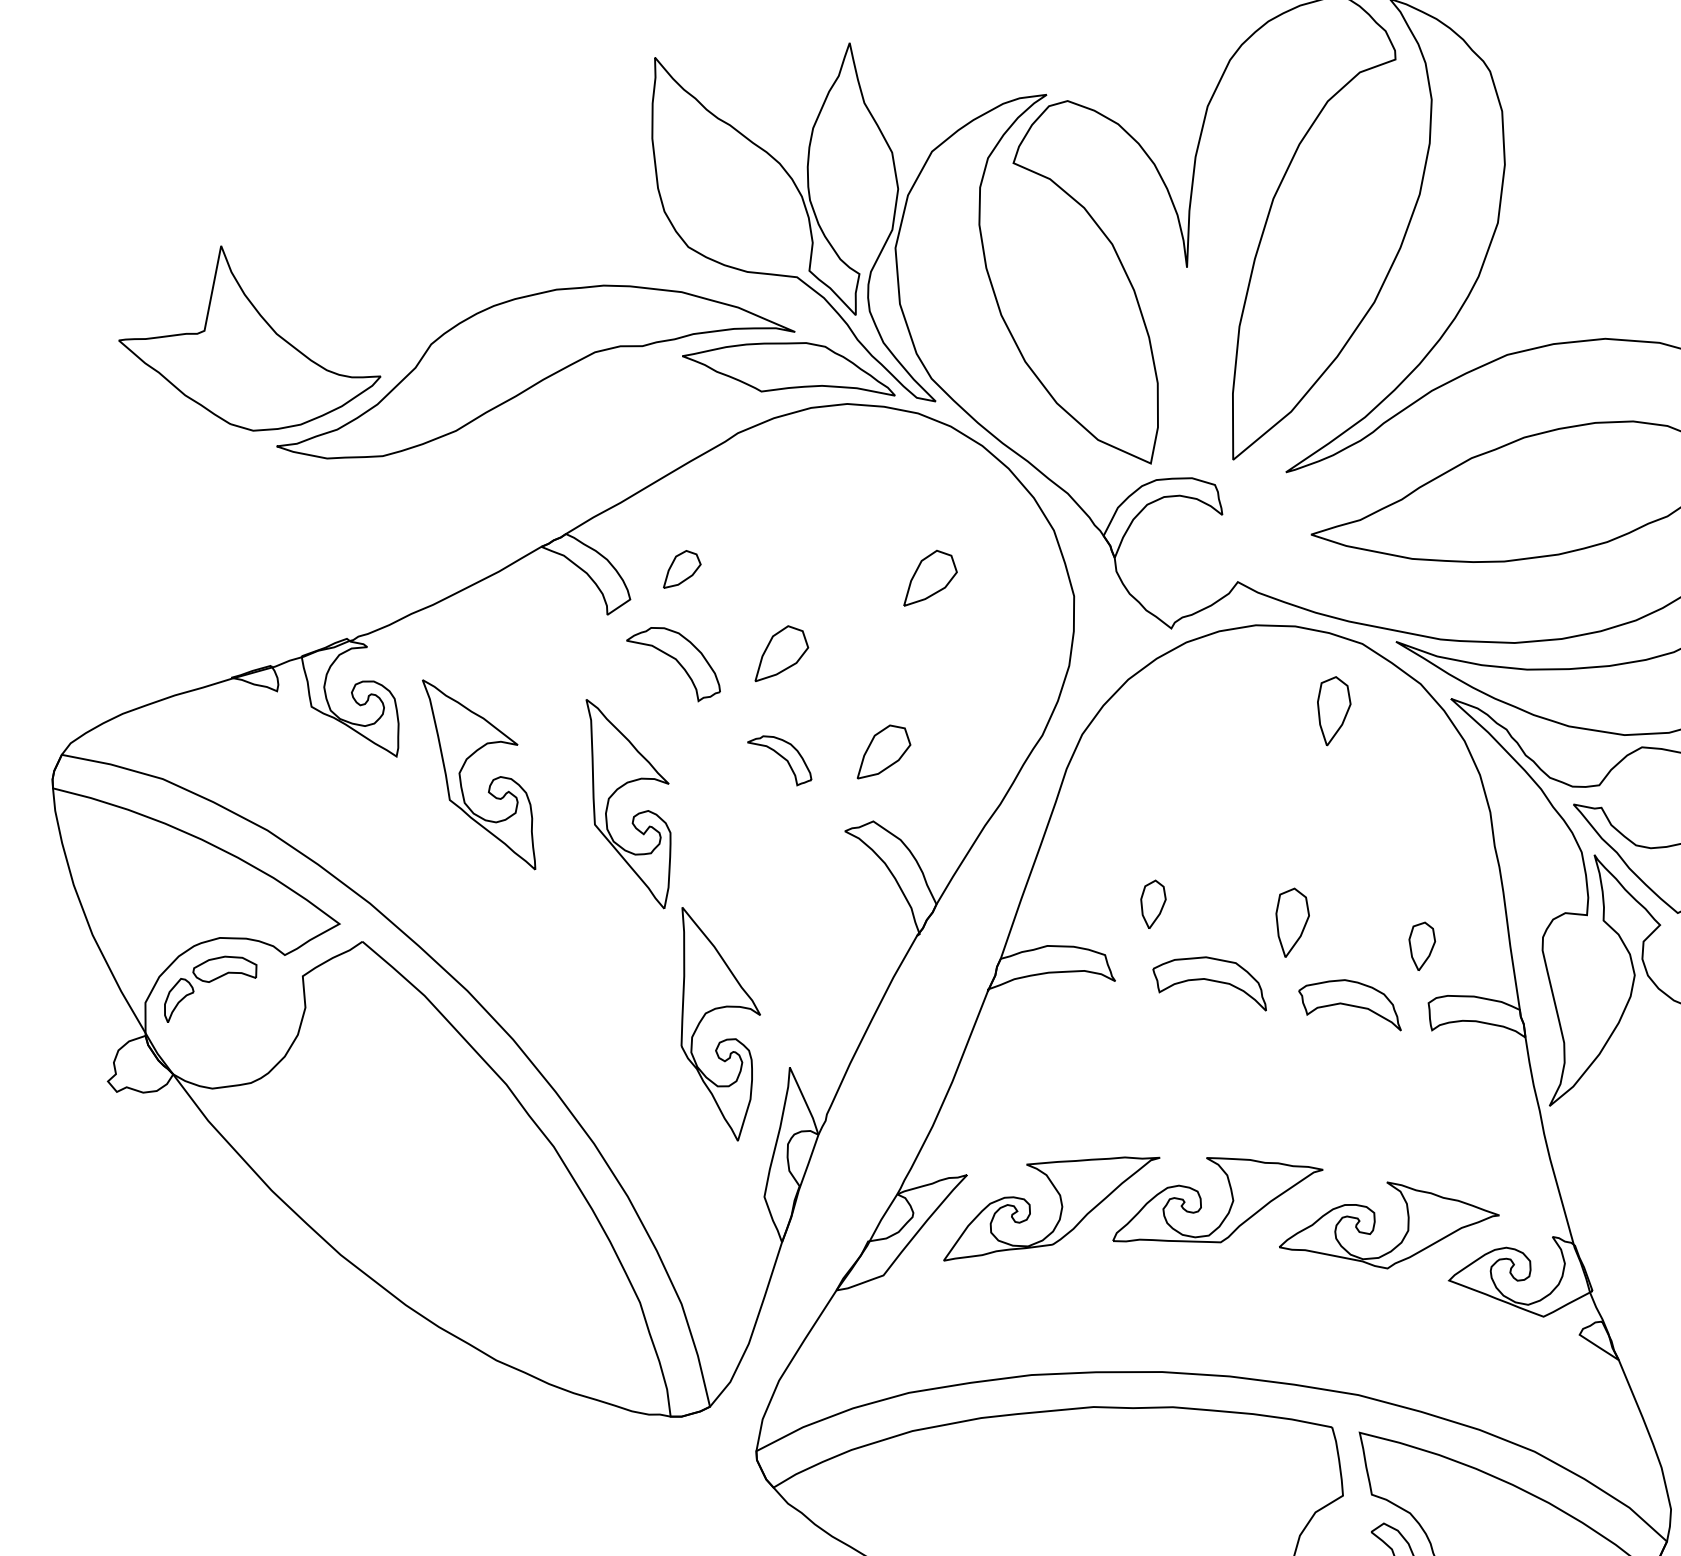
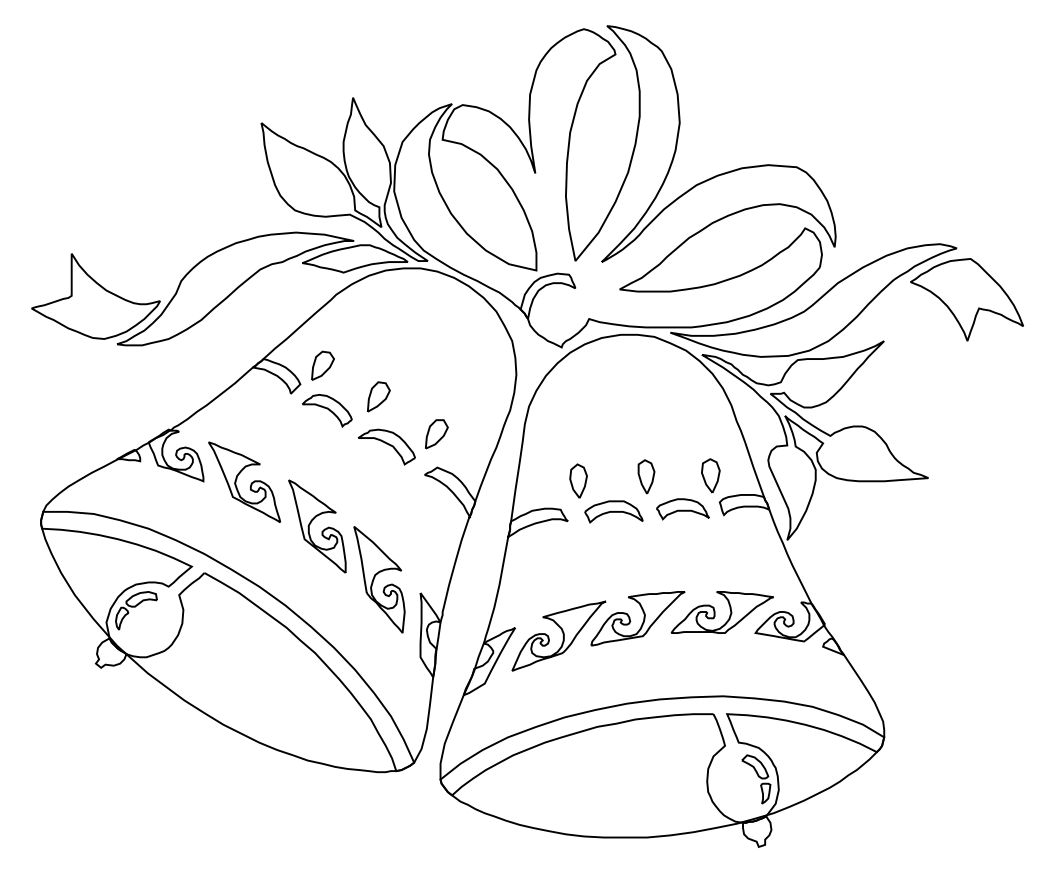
part: (682, 570) -> (322, 365), size x1.43
part: (931, 579) -> (442, 346), removed
part: (1332, 710) -> (646, 371), removed
part: (779, 758) -> (386, 446), size x1.67
part: (634, 814) -> (322, 530), moved
part: (1152, 903) -> (578, 480), size x1.43
part: (1420, 945) -> (710, 475), size x1.43

